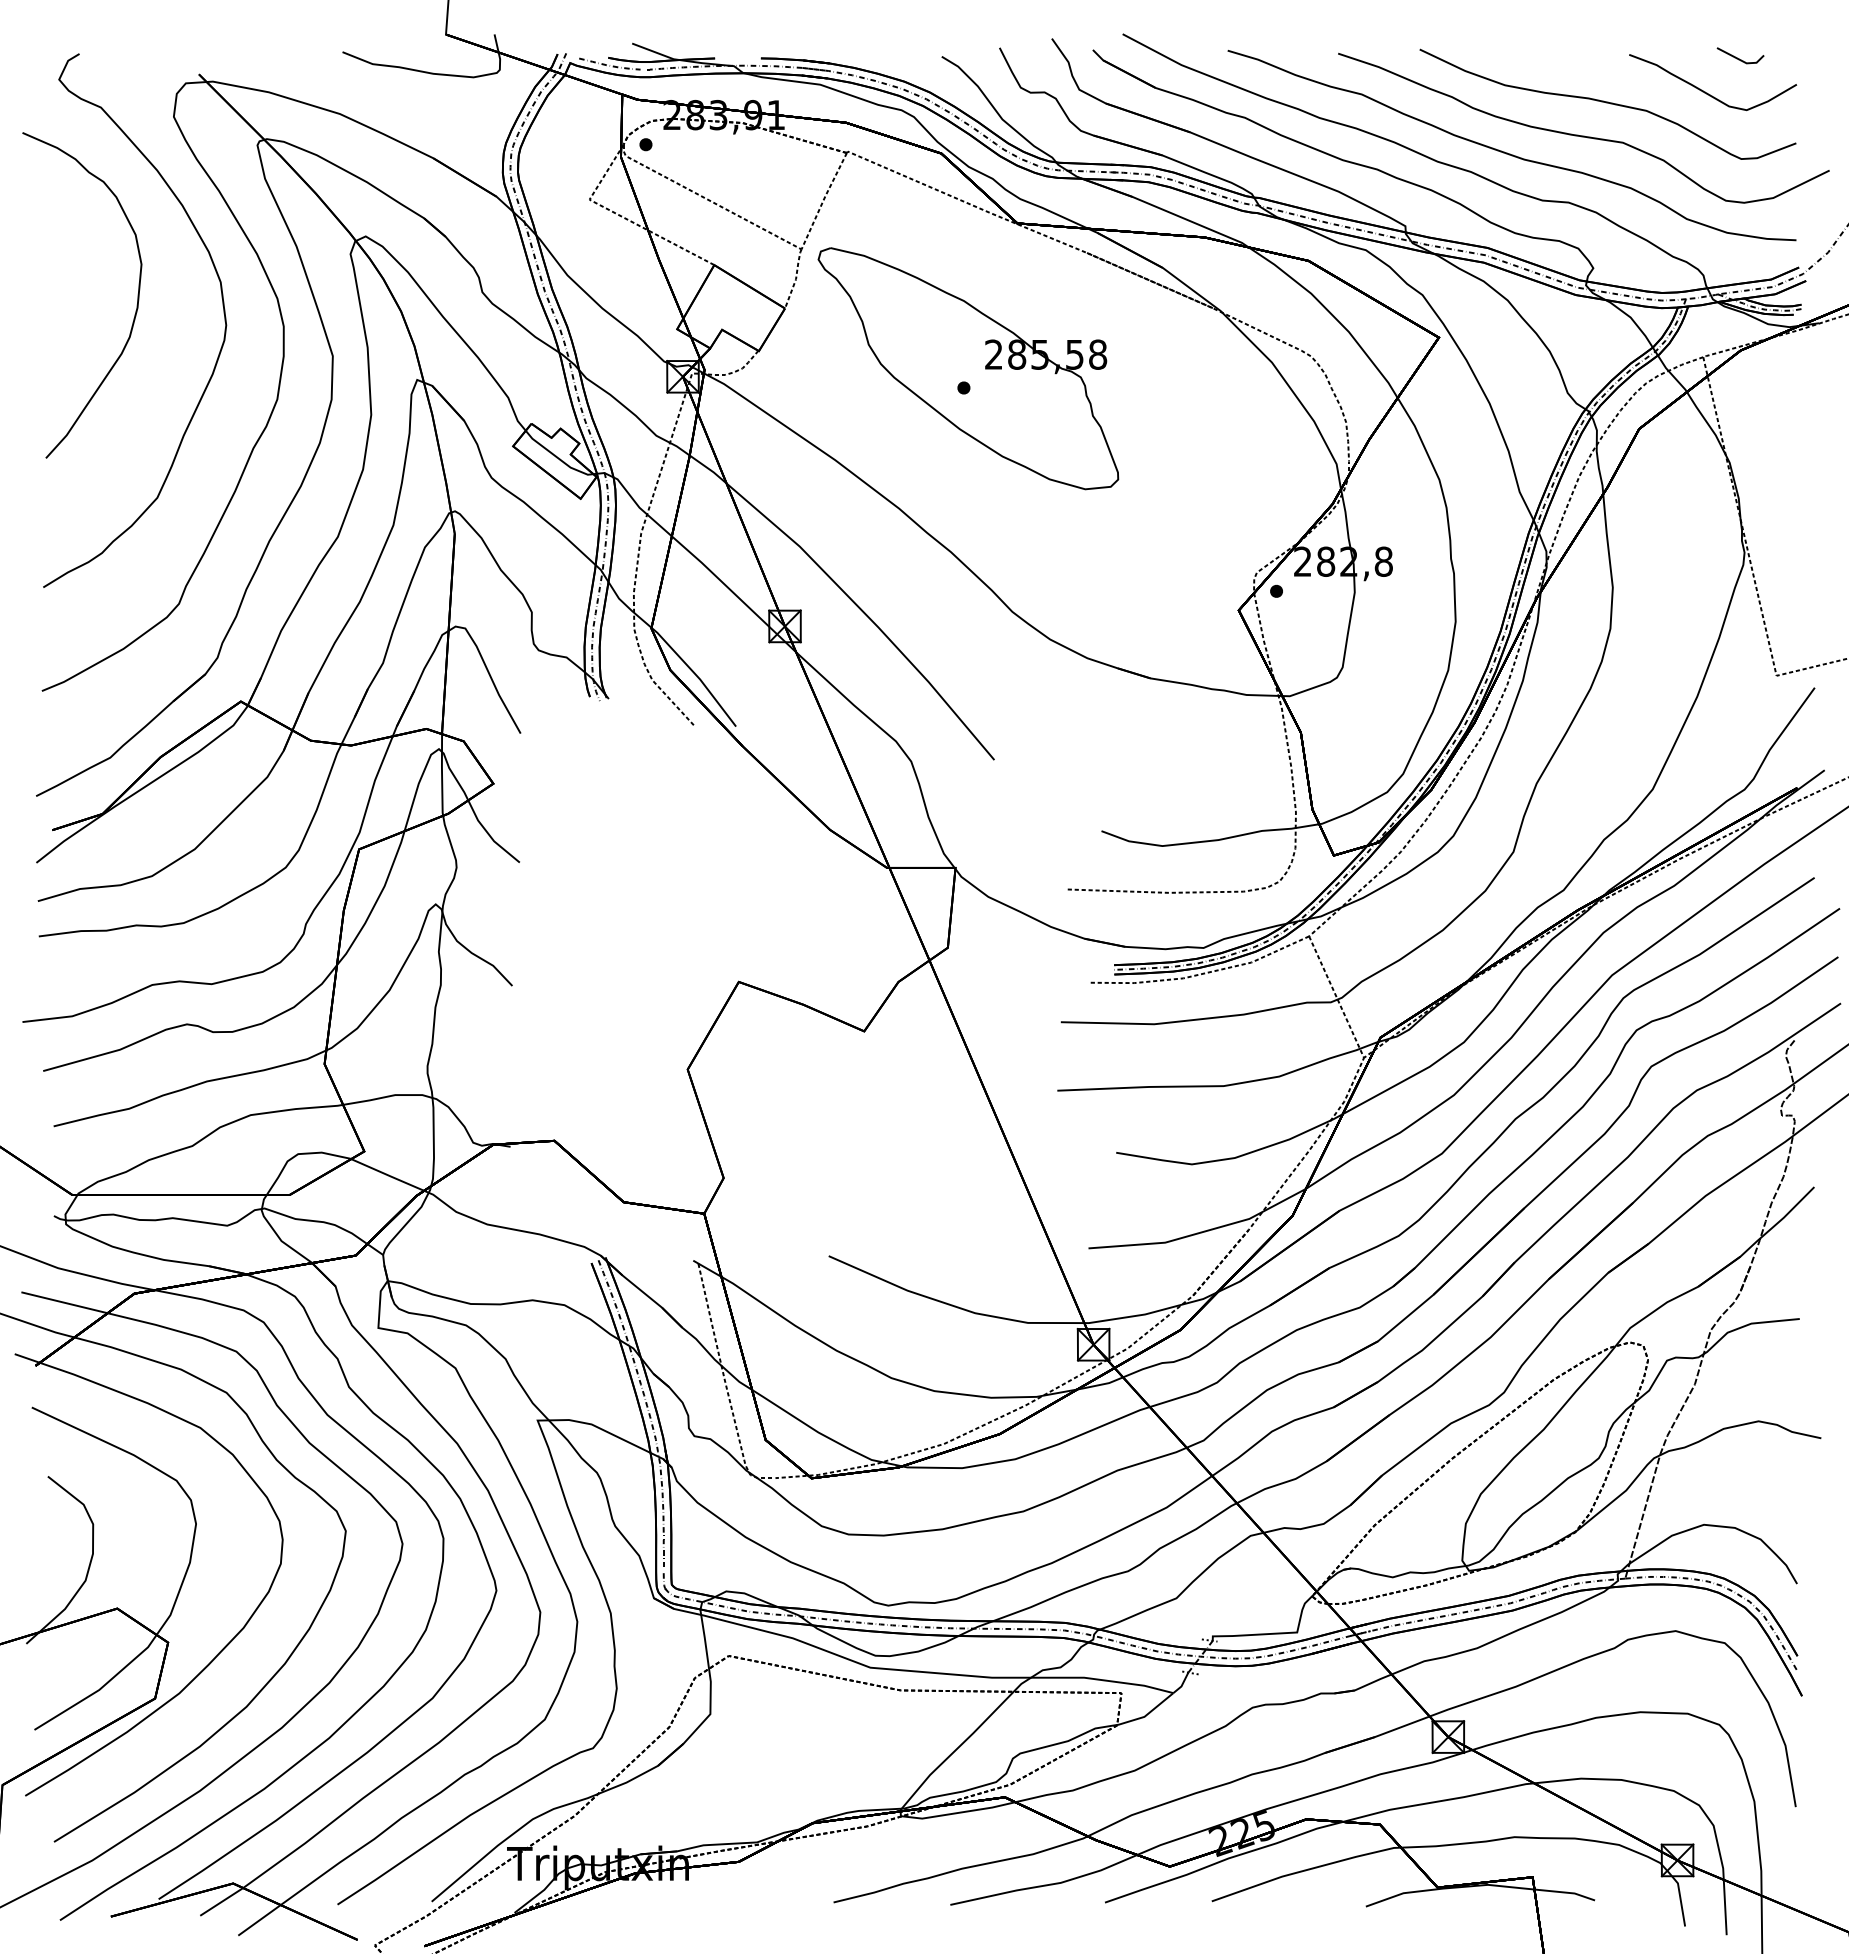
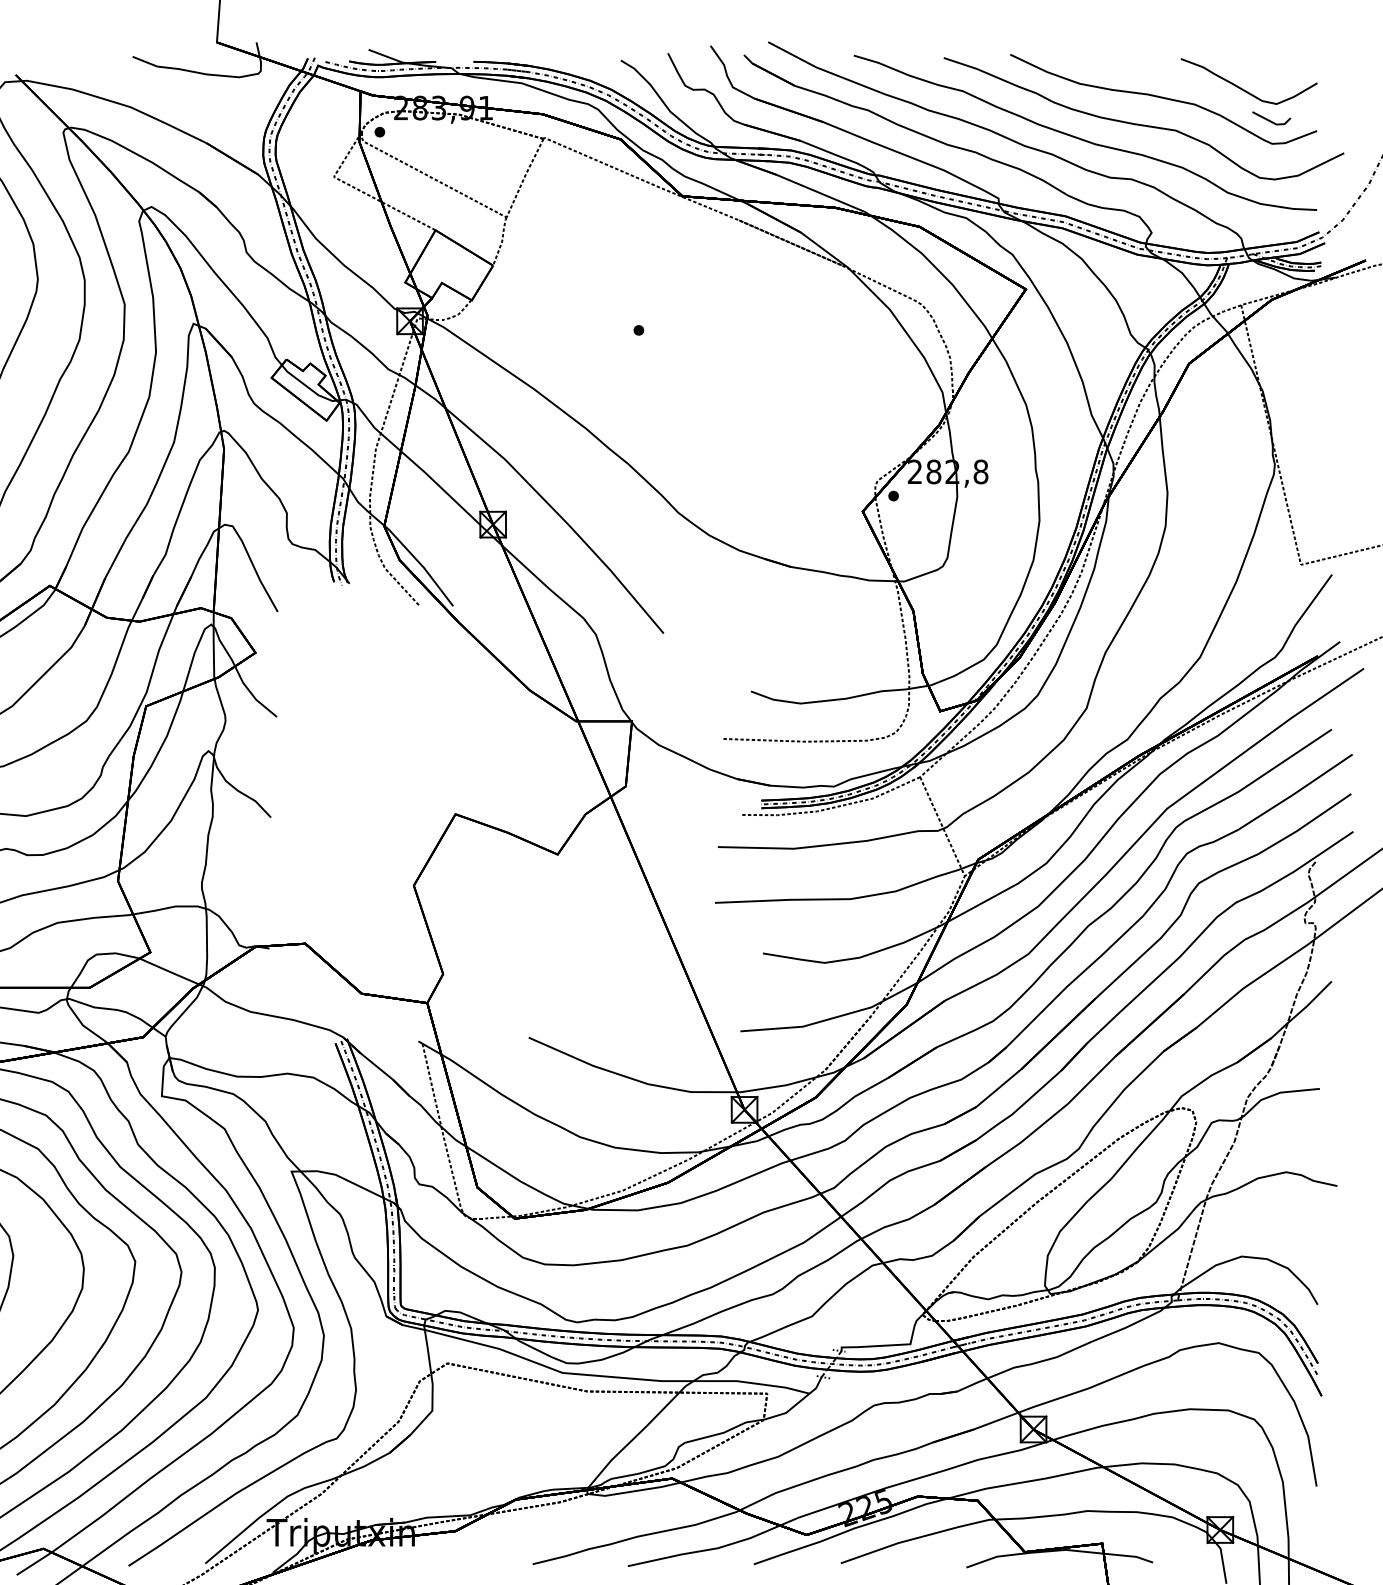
line: (1739, 58) -> (1270, 120), moved
part: (968, 368) -> (642, 314), removed

